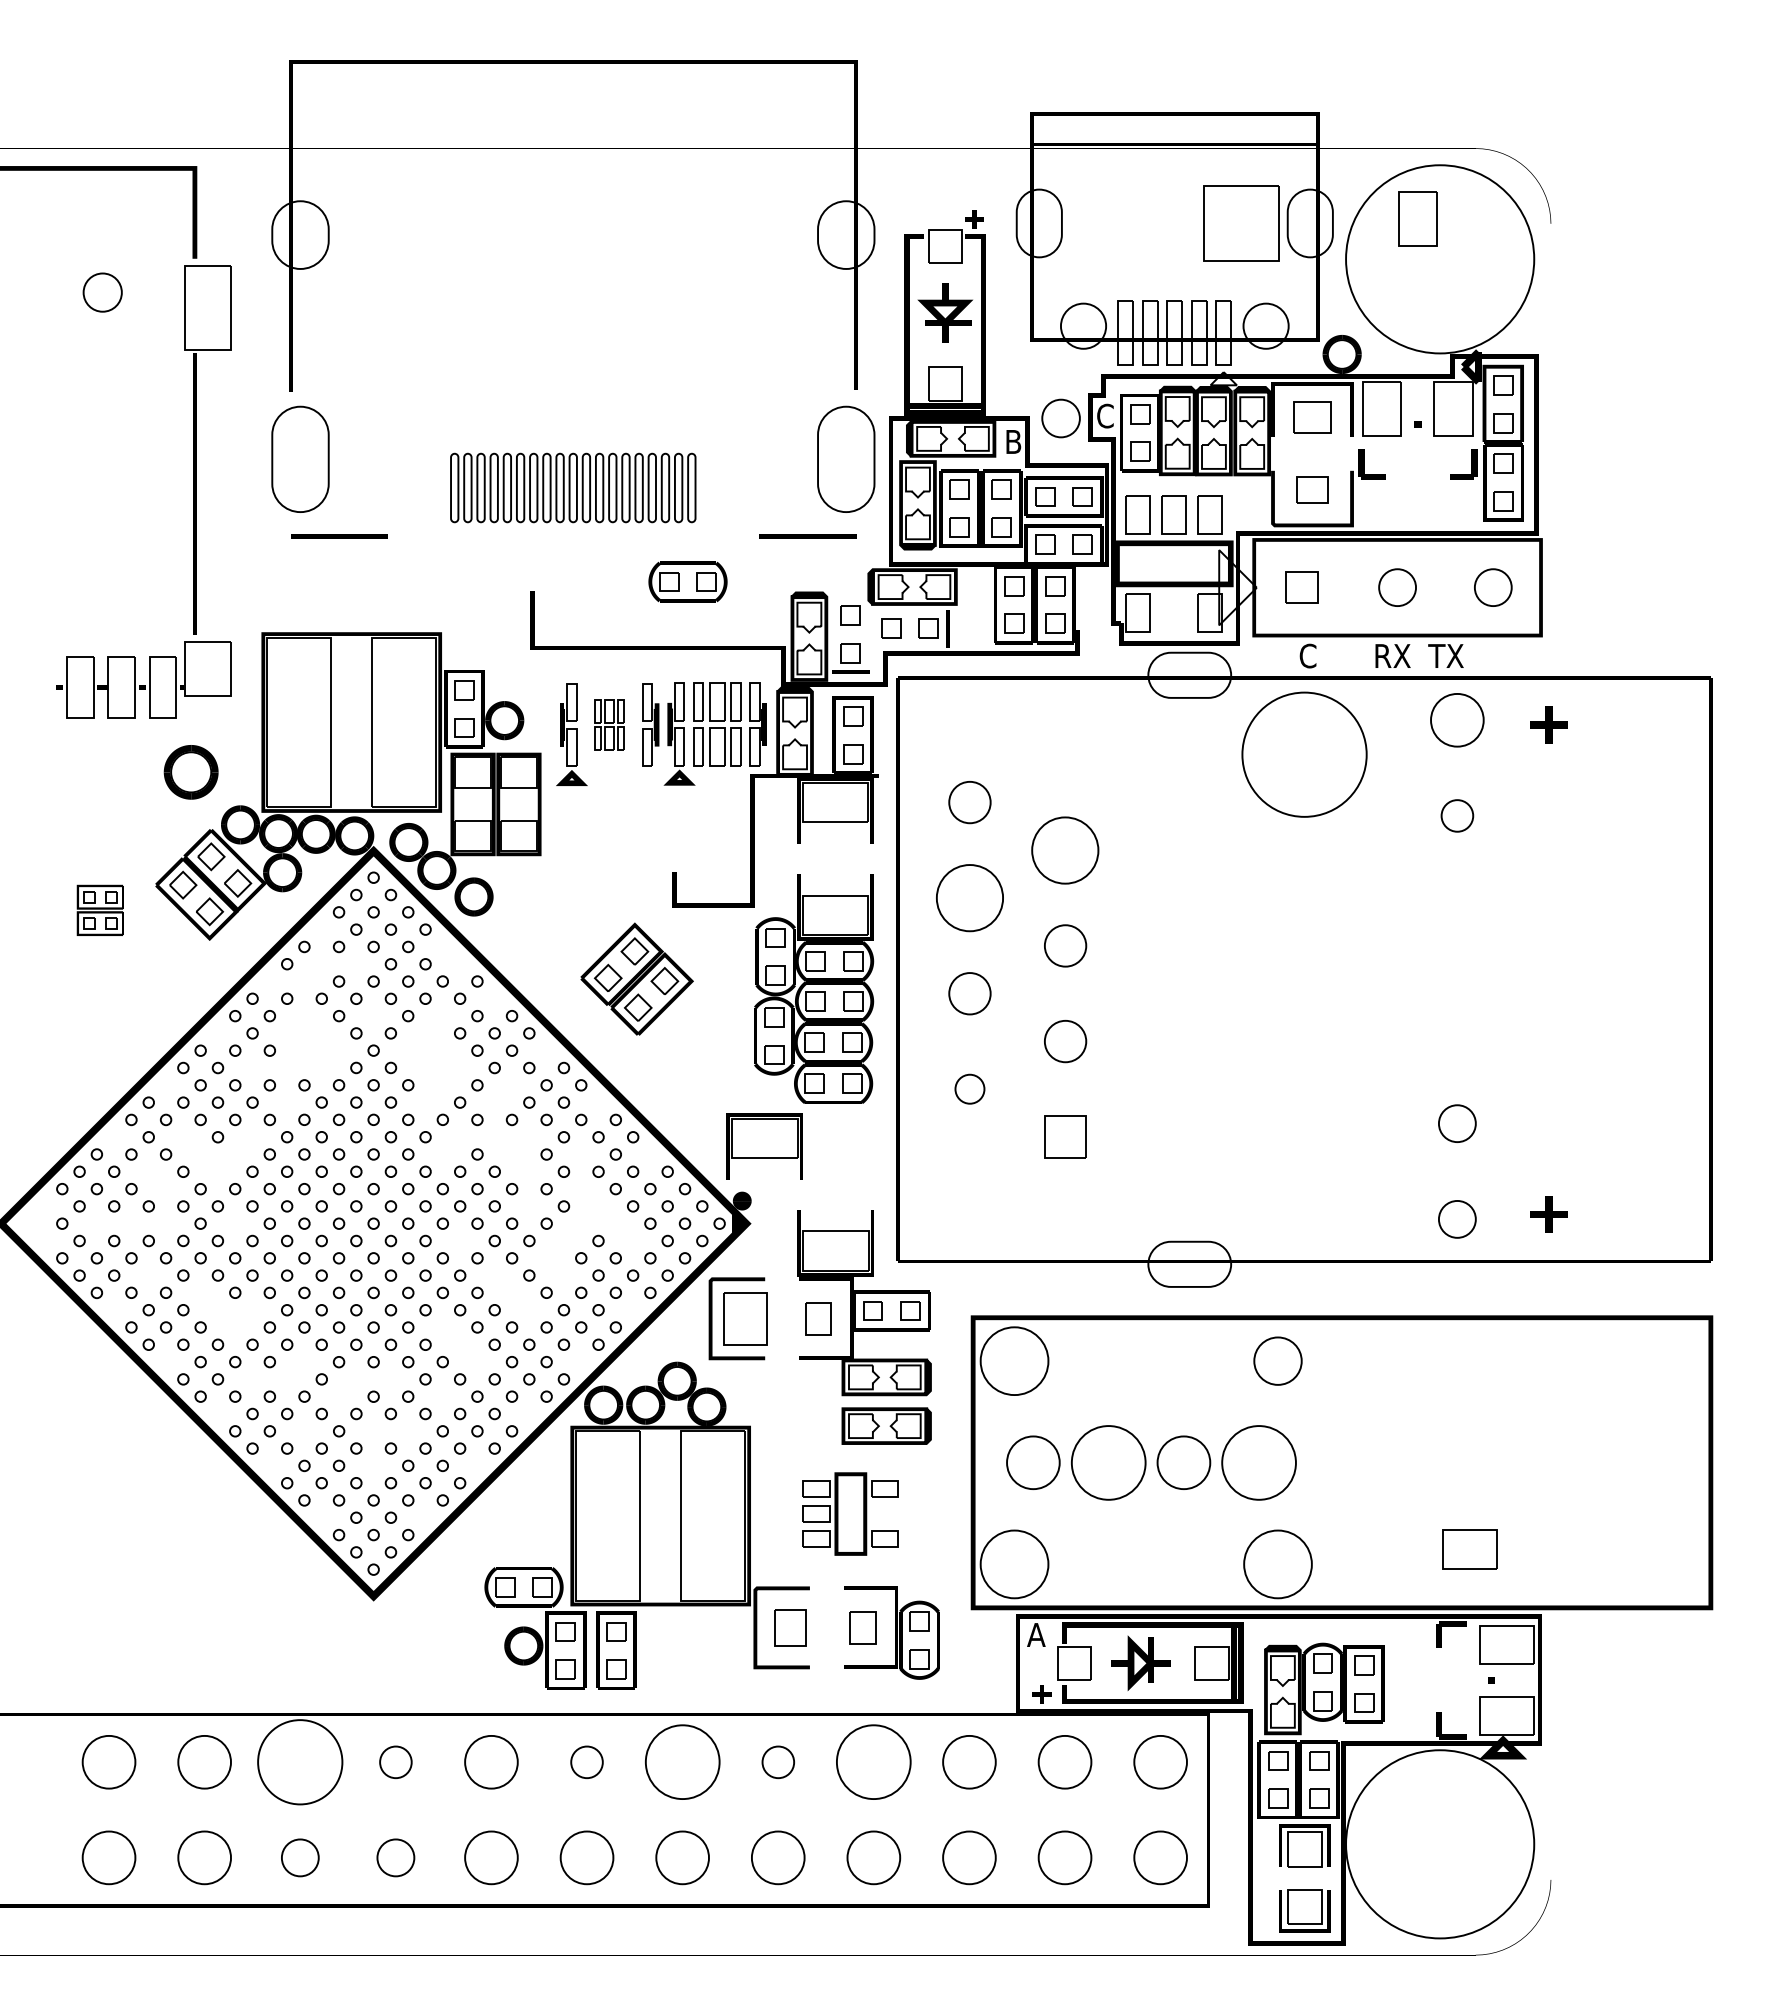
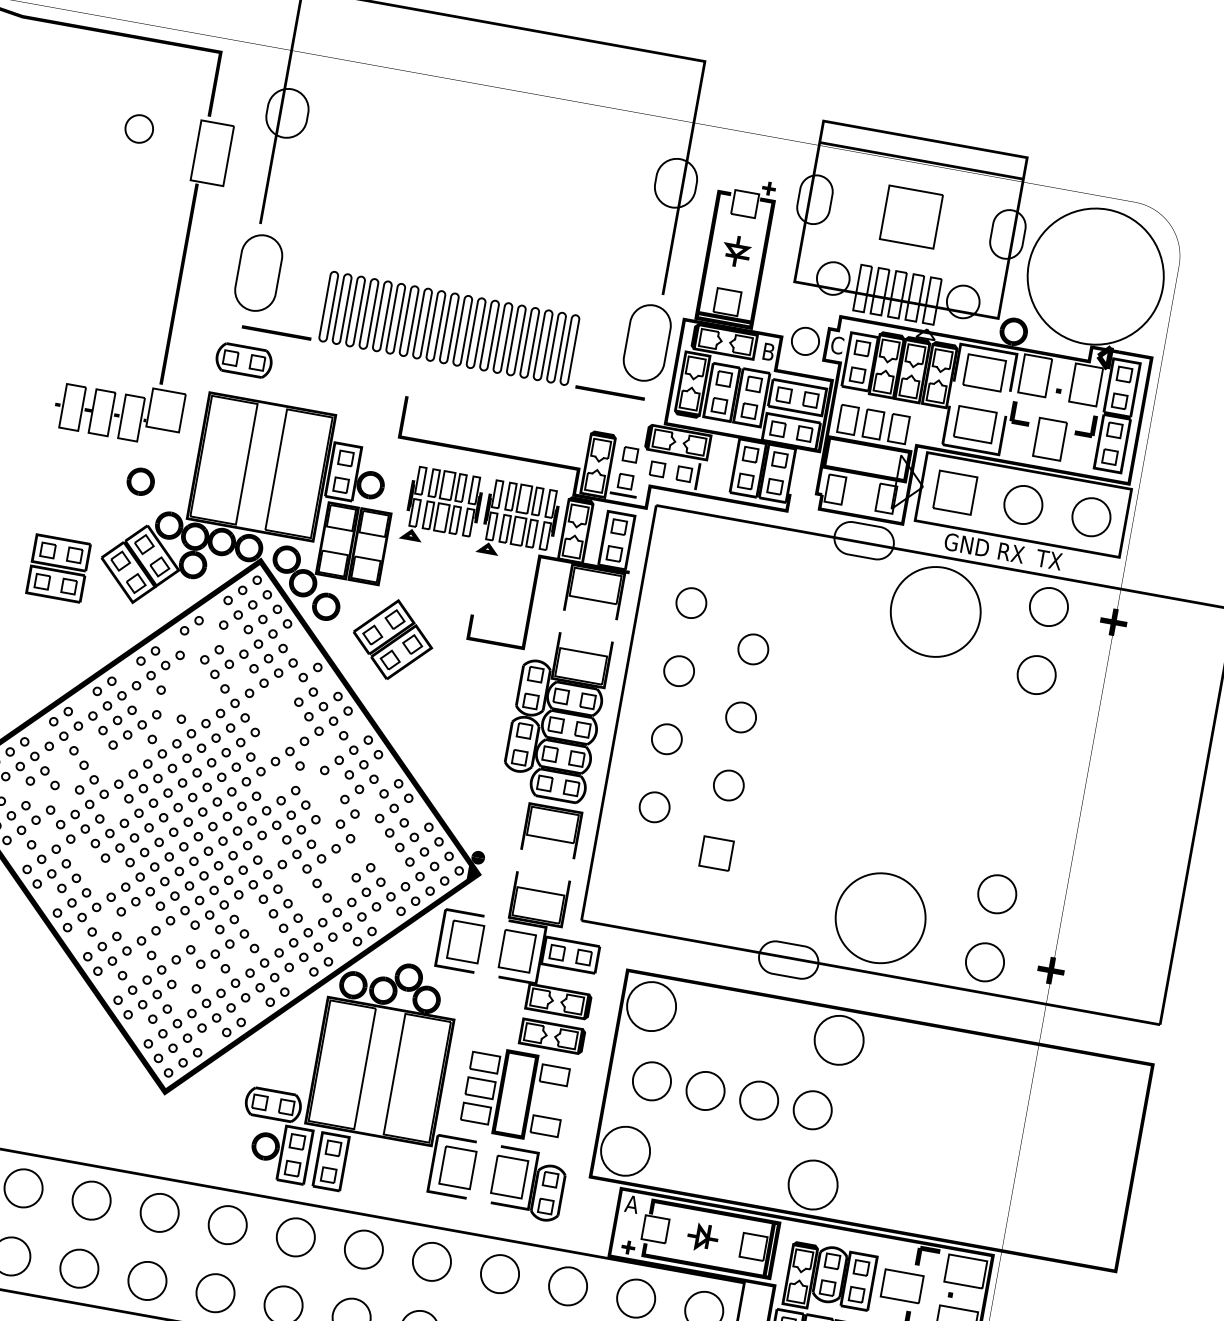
part: (1417, 218) -> (1049, 439), moved
part: (1241, 223) -> (911, 217), moved
part: (945, 312) -> (736, 251), size x0.71
part: (1312, 417) -> (984, 372), size x1.43
part: (572, 487) -> (448, 327), size x1.43
part: (1312, 490) -> (975, 424), size x1.67
part: (687, 581) -> (243, 360), moved
part: (1301, 587) -> (954, 492), size x1.67
circle: (1397, 587) -> (1023, 504), size x1.43
circle: (1493, 587) -> (1091, 517), size x1.43
text: (1335, 656) -> (970, 545), C -> GND
part: (609, 724) -> (444, 501), size x1.67
part: (190, 771) -> (140, 481), size x0.71
circle: (1457, 815) -> (1036, 674), size x1.67
circle: (1065, 849) -> (753, 648), size x0.62
circle: (969, 897) -> (678, 670), size x0.62
part: (100, 910) -> (58, 568), size x1.67
part: (636, 978) -> (392, 639), moved
circle: (969, 1088) -> (654, 806), size x1.43
circle: (1457, 1123) -> (997, 894), size x1.43
part: (764, 1146) -> (551, 830), moved
circle: (1304, 1184) -> (880, 917), added
circle: (1457, 1219) -> (985, 962), size x1.43
part: (818, 1318) -> (517, 951), size x1.67
circle: (1277, 1361) -> (838, 1040), size x1.43
circle: (1108, 1462) -> (705, 1090), size x0.71
circle: (1259, 1462) -> (812, 1110), size x0.71
part: (850, 1513) -> (515, 1094), size x1.43
part: (1469, 1549) -> (901, 1286), moved
part: (790, 1627) -> (457, 1167), size x1.43
part: (863, 1627) -> (509, 1176), size x1.67
part: (1140, 1662) -> (702, 1237), size x0.71
circle: (299, 1761) -> (91, 1199), size x0.62
circle: (395, 1762) -> (159, 1213), size x1.67
circle: (586, 1762) -> (295, 1237), size x1.67
circle: (682, 1762) -> (363, 1249), size x0.71
circle: (778, 1762) -> (432, 1262), size x1.67
circle: (873, 1762) -> (499, 1274), size x0.71
circle: (300, 1857) -> (79, 1268), size x1.43
circle: (395, 1857) -> (147, 1280), size x1.43

